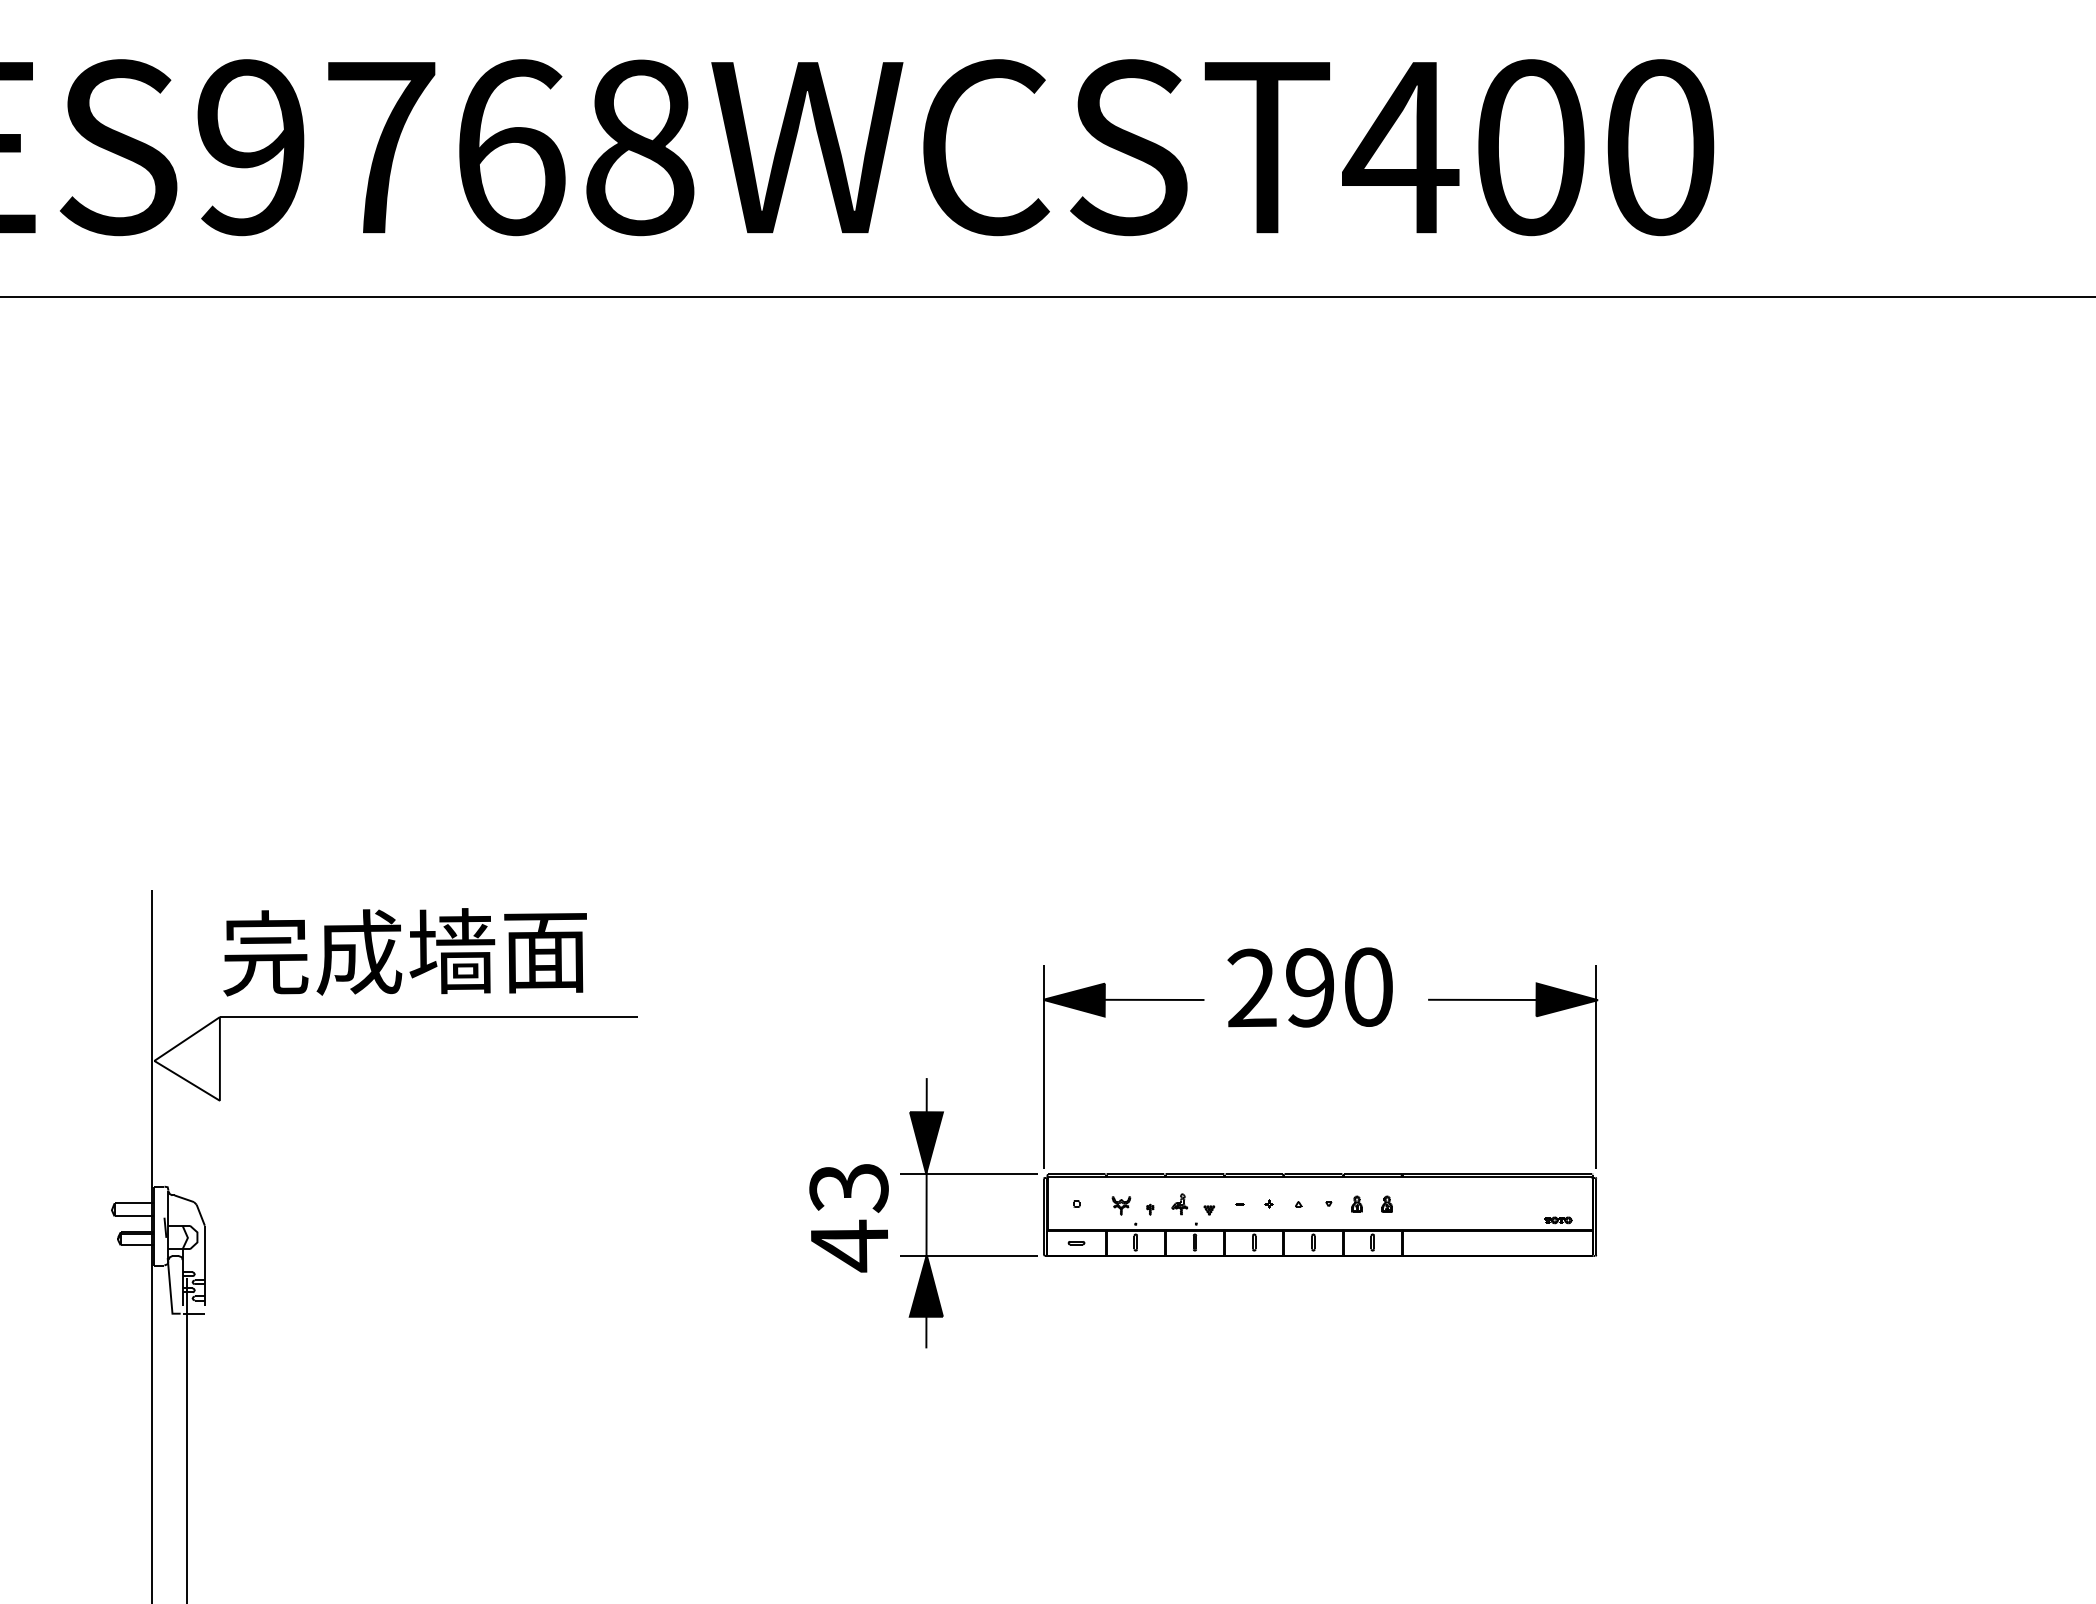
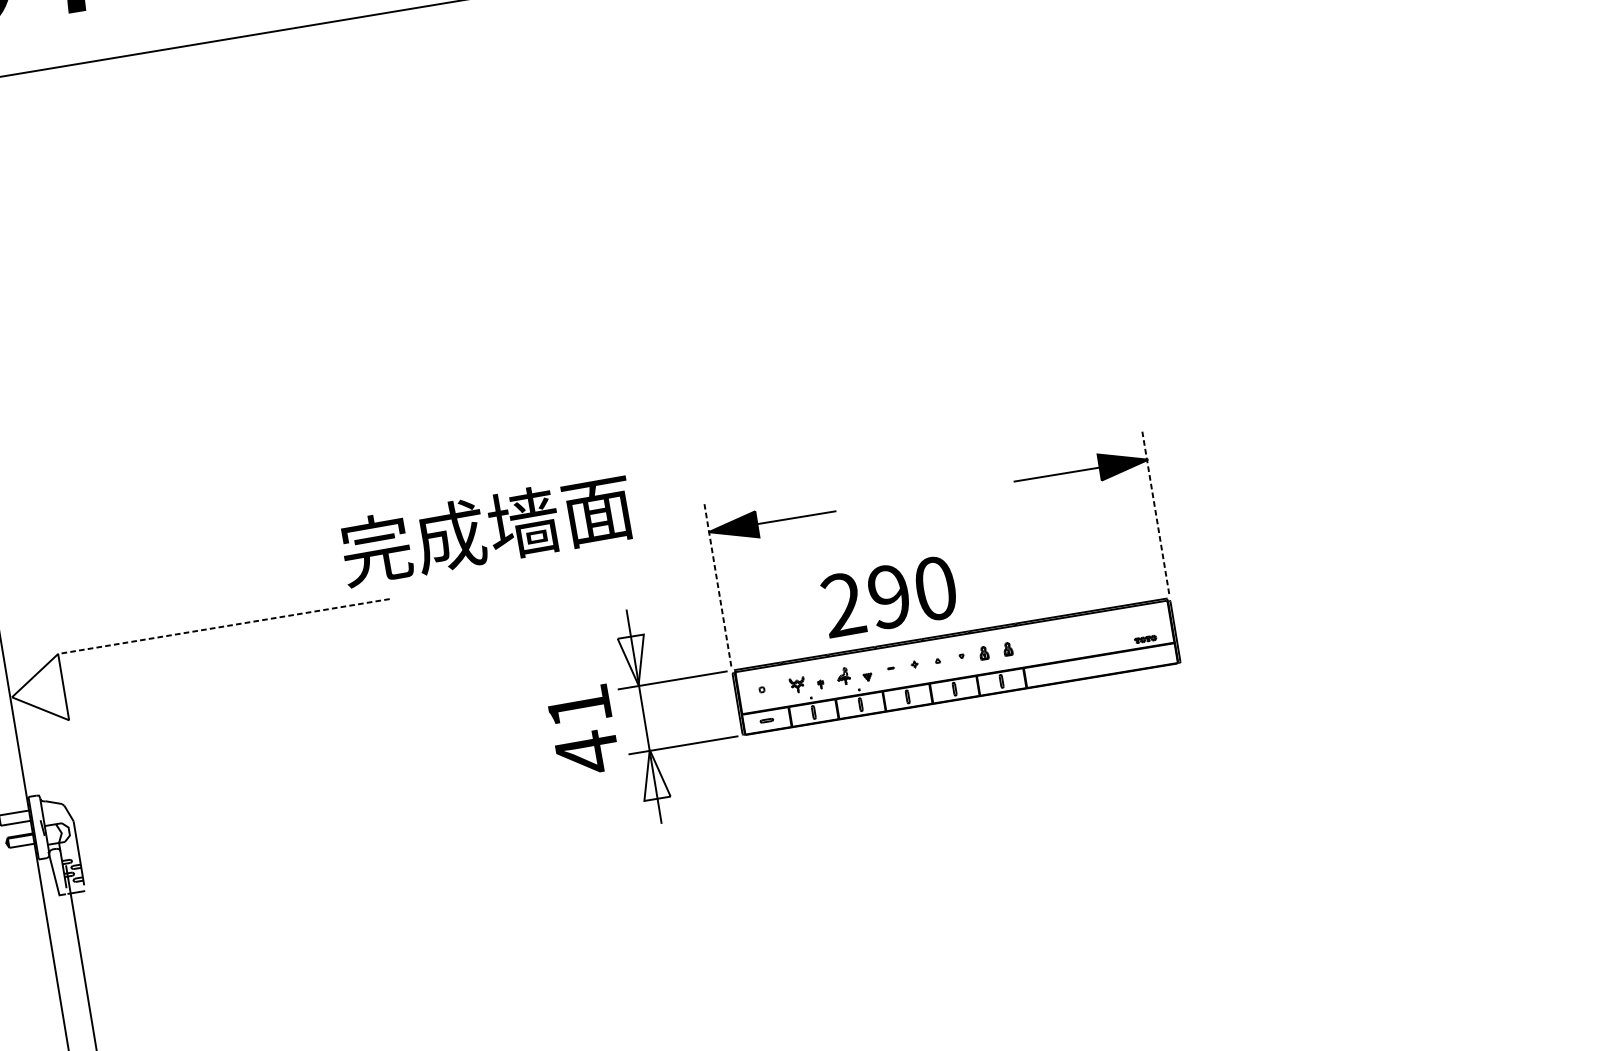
text: (404, 952) -> (486, 530), moved
text: (1309, 987) -> (888, 596), moved
line: (428, 1017) -> (223, 626), solid -> dashed
line: (1043, 1066) -> (717, 585), solid -> dashed
line: (1596, 1066) -> (1155, 512), solid -> dashed
fill: (926, 1142) -> (634, 660), removed
text: (848, 1188) -> (578, 707), 43 -> 41
fill: (925, 1285) -> (652, 774), removed

